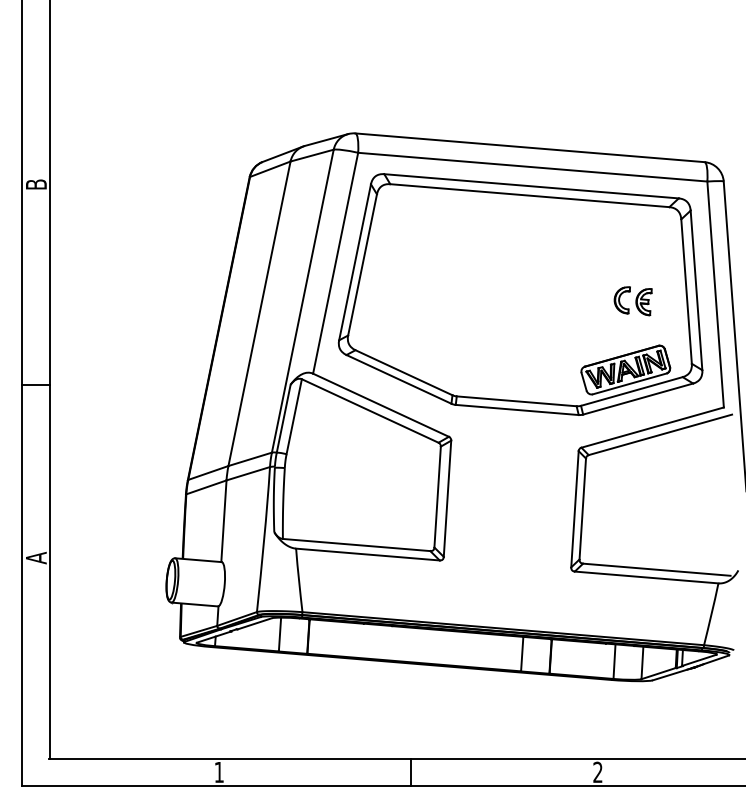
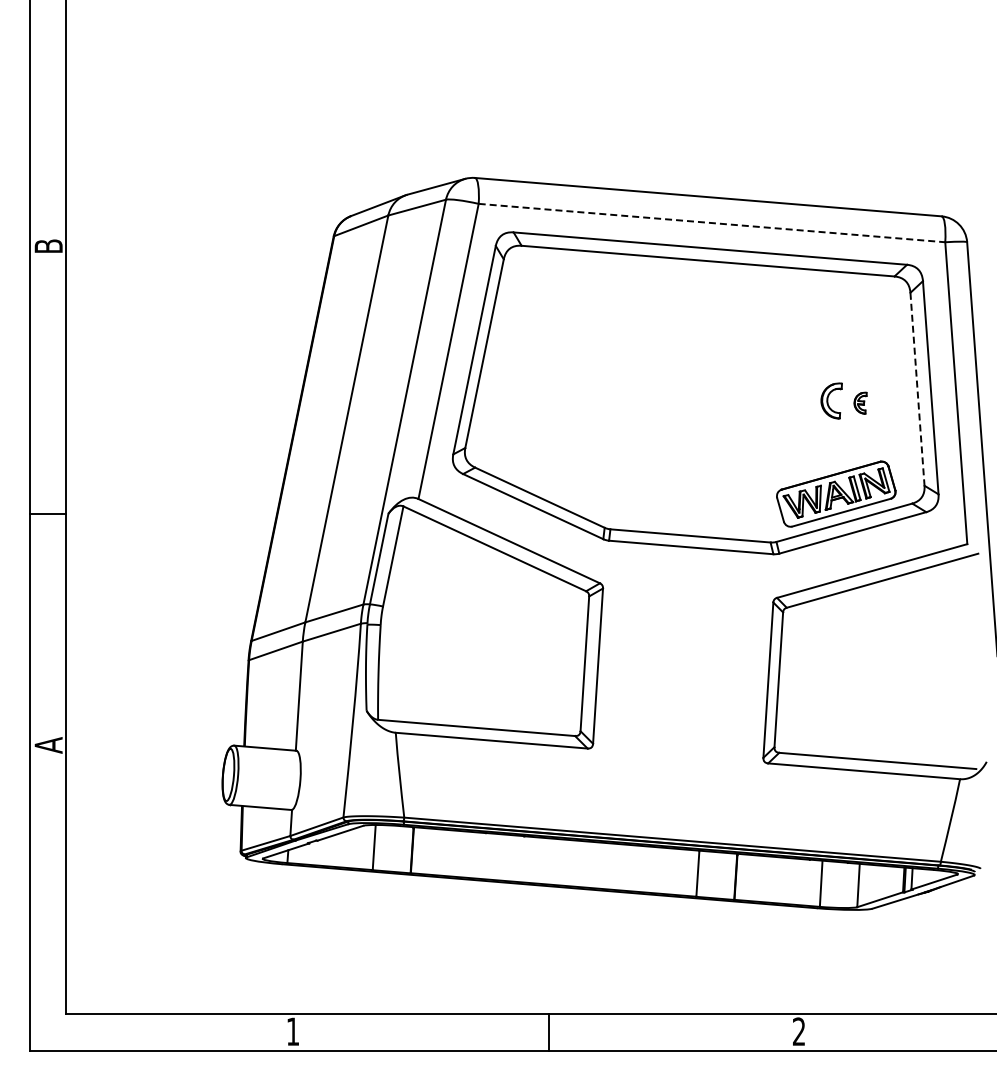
line: (533, 167) -> (712, 223), solid -> dashed
line: (686, 291) -> (917, 389), solid -> dashed
part: (643, 301) -> (860, 402), size x0.6

